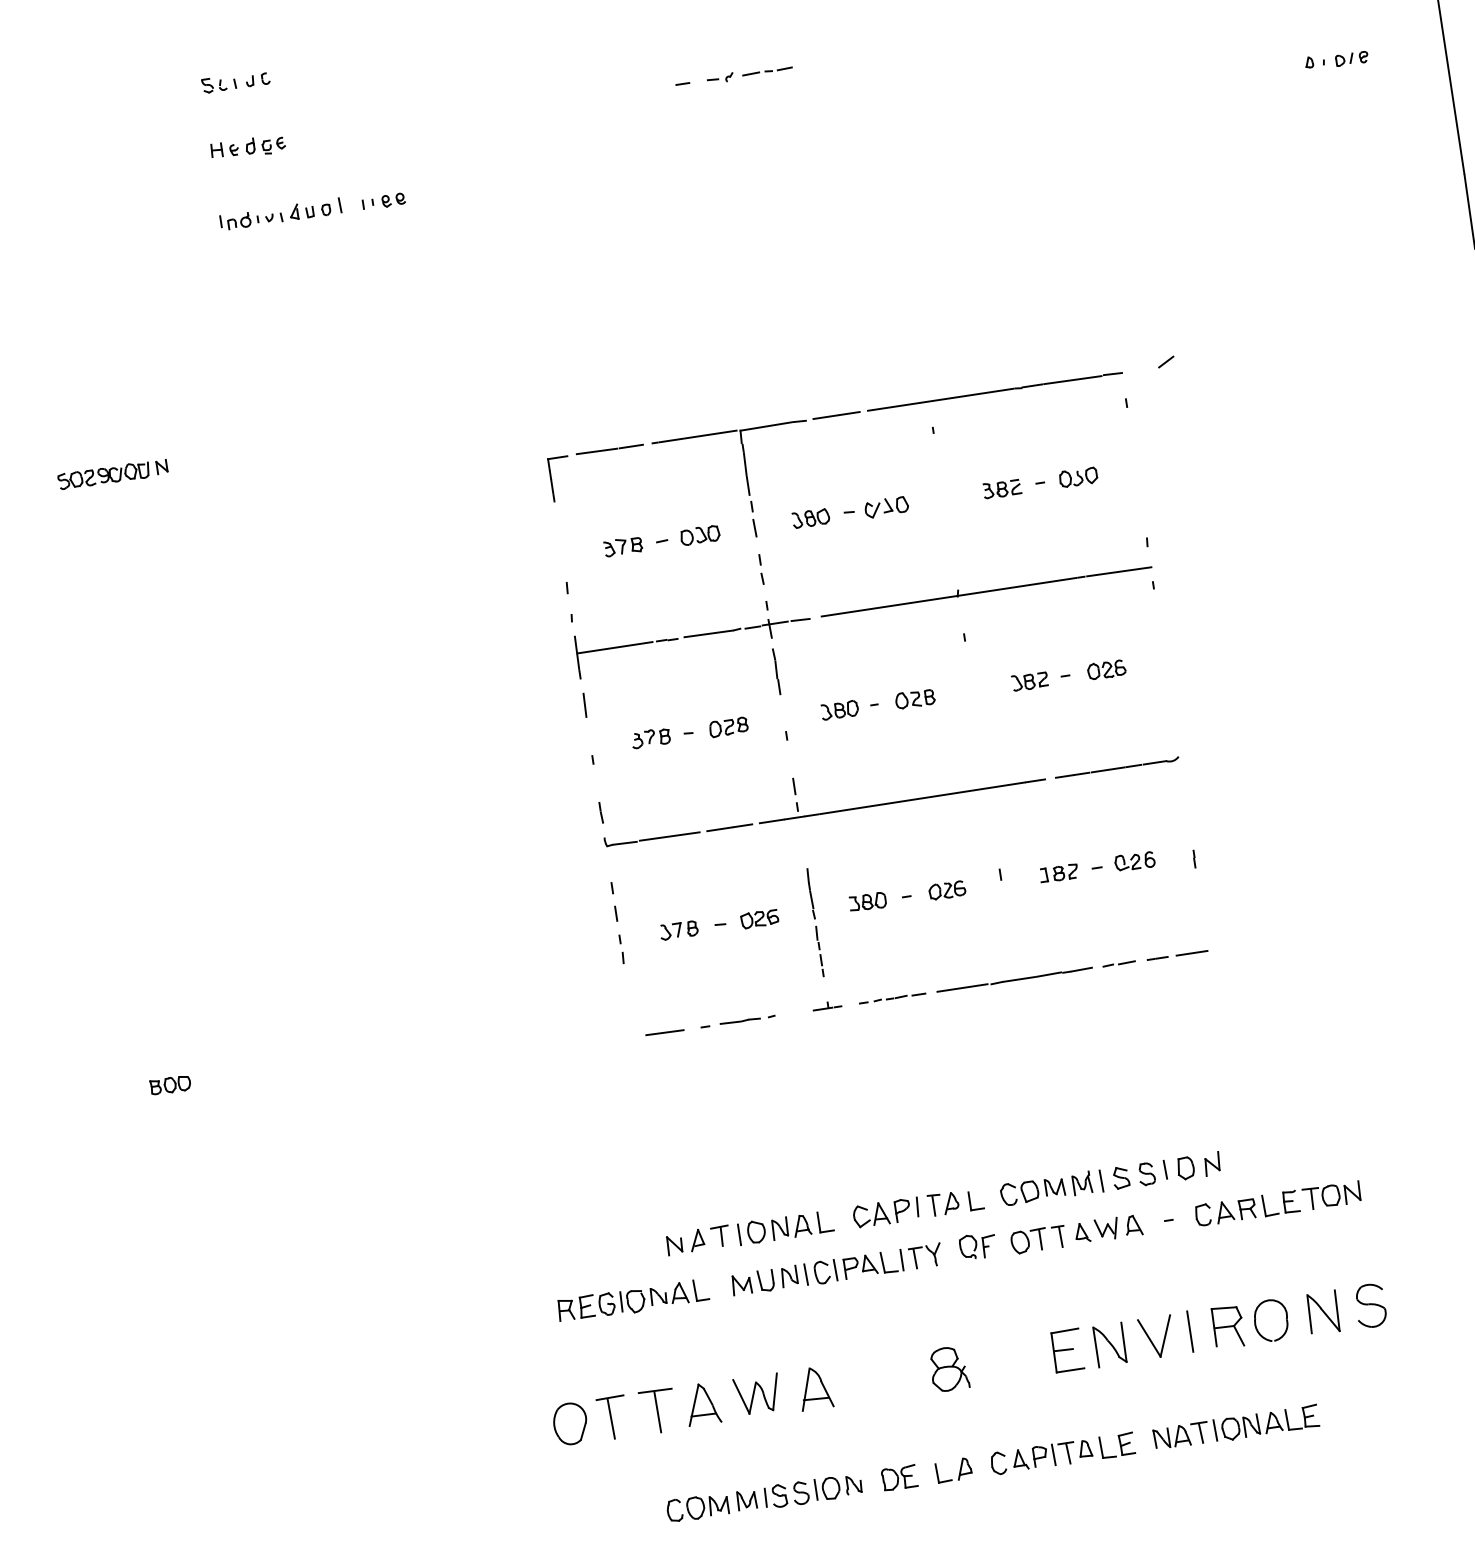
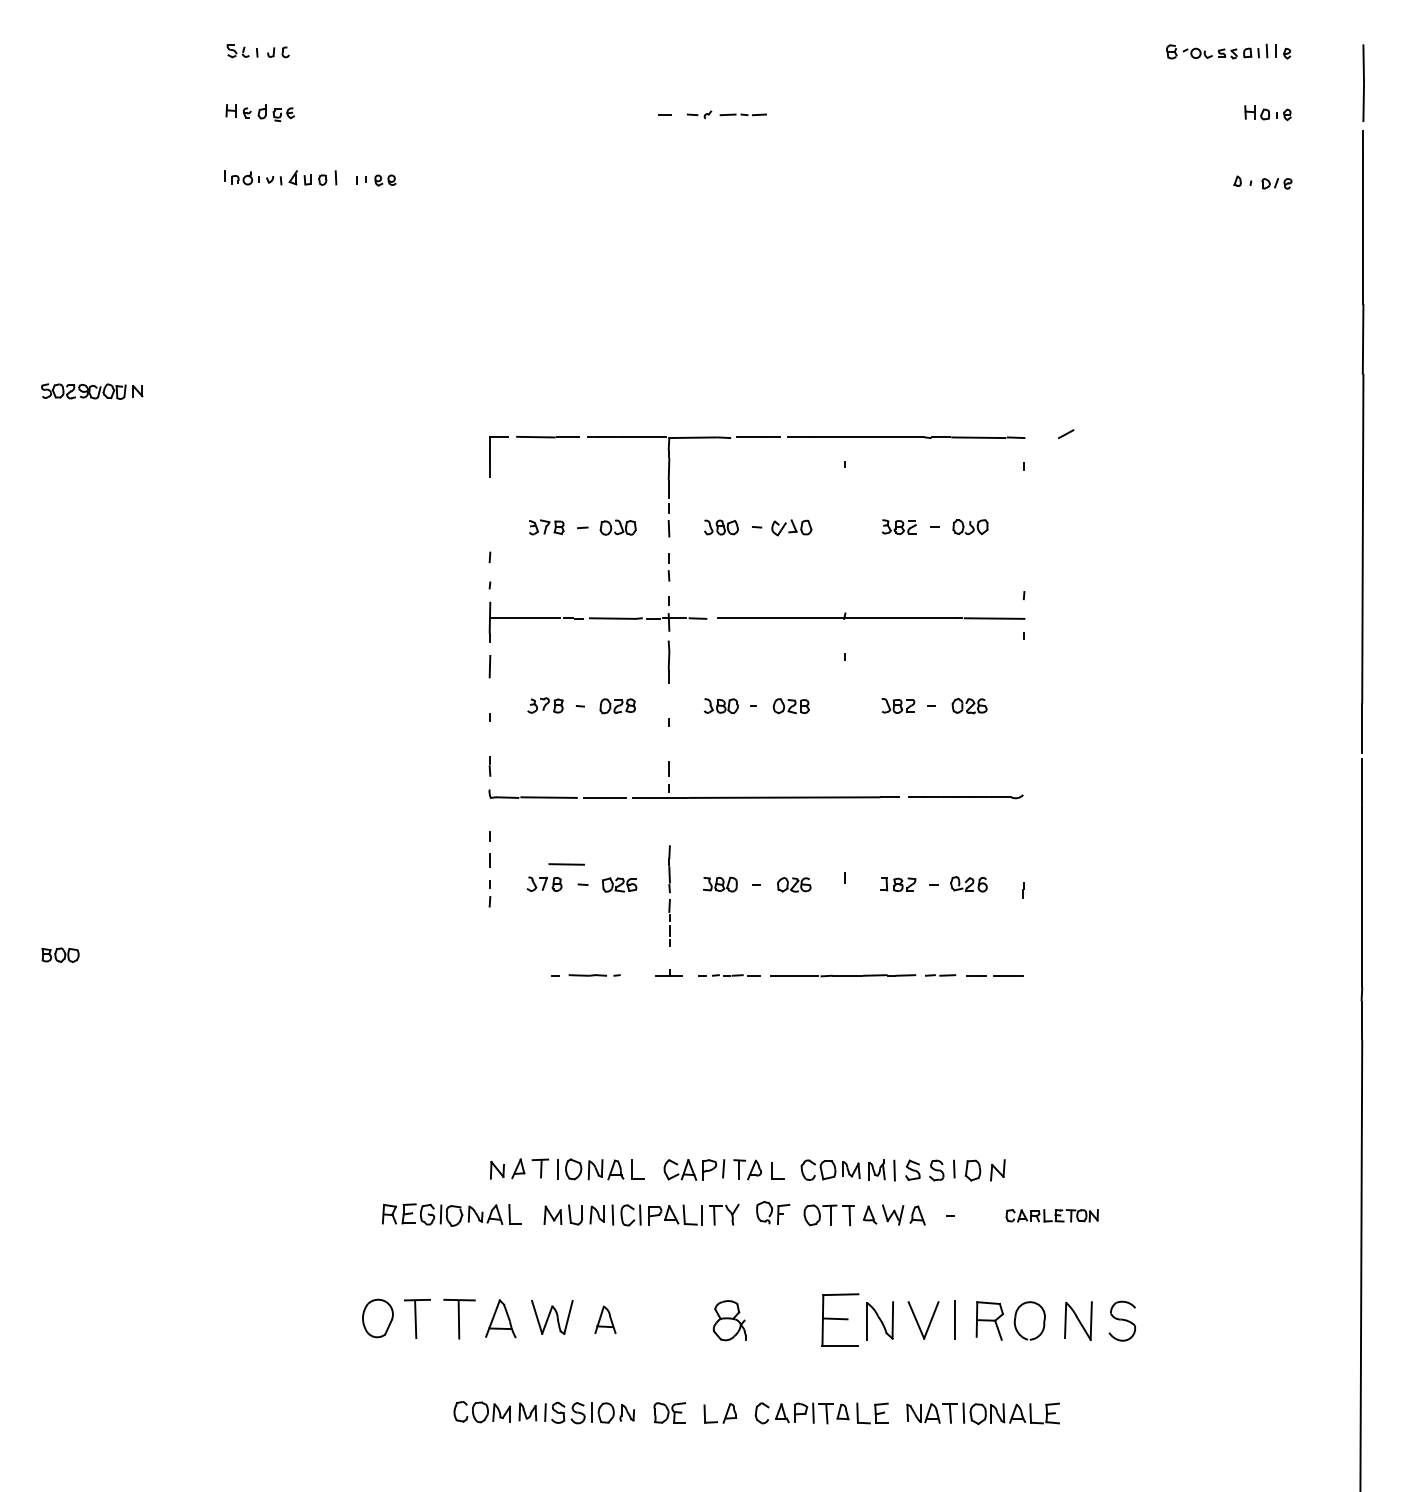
line: (664, 1032) -> (566, 864), moved
part: (1278, 1203) -> (1052, 1215), size x0.6
part: (1066, 1349) -> (839, 1319), size x1.4
part: (815, 1388) -> (605, 1319), size x0.7

